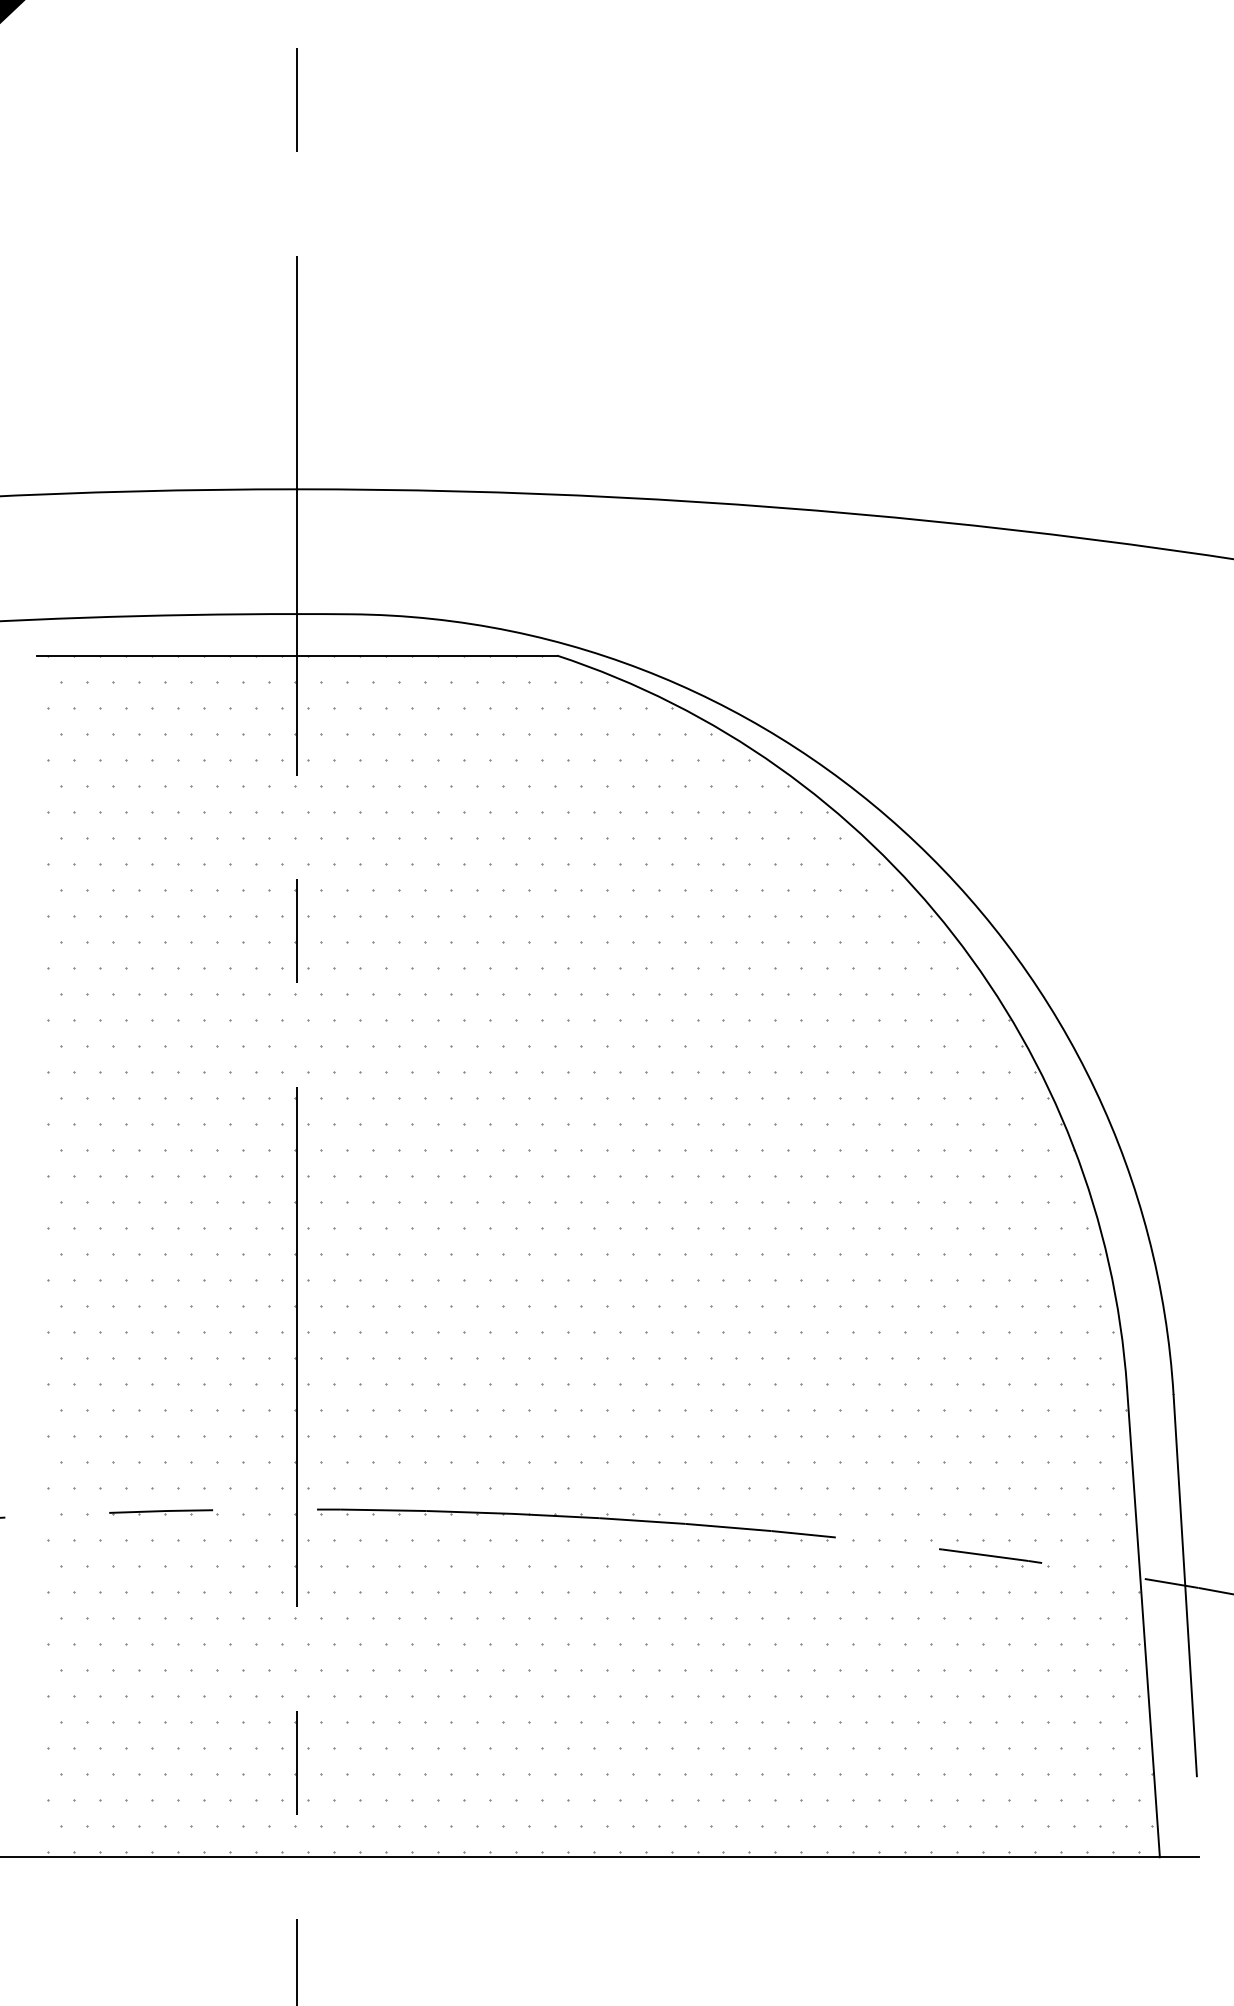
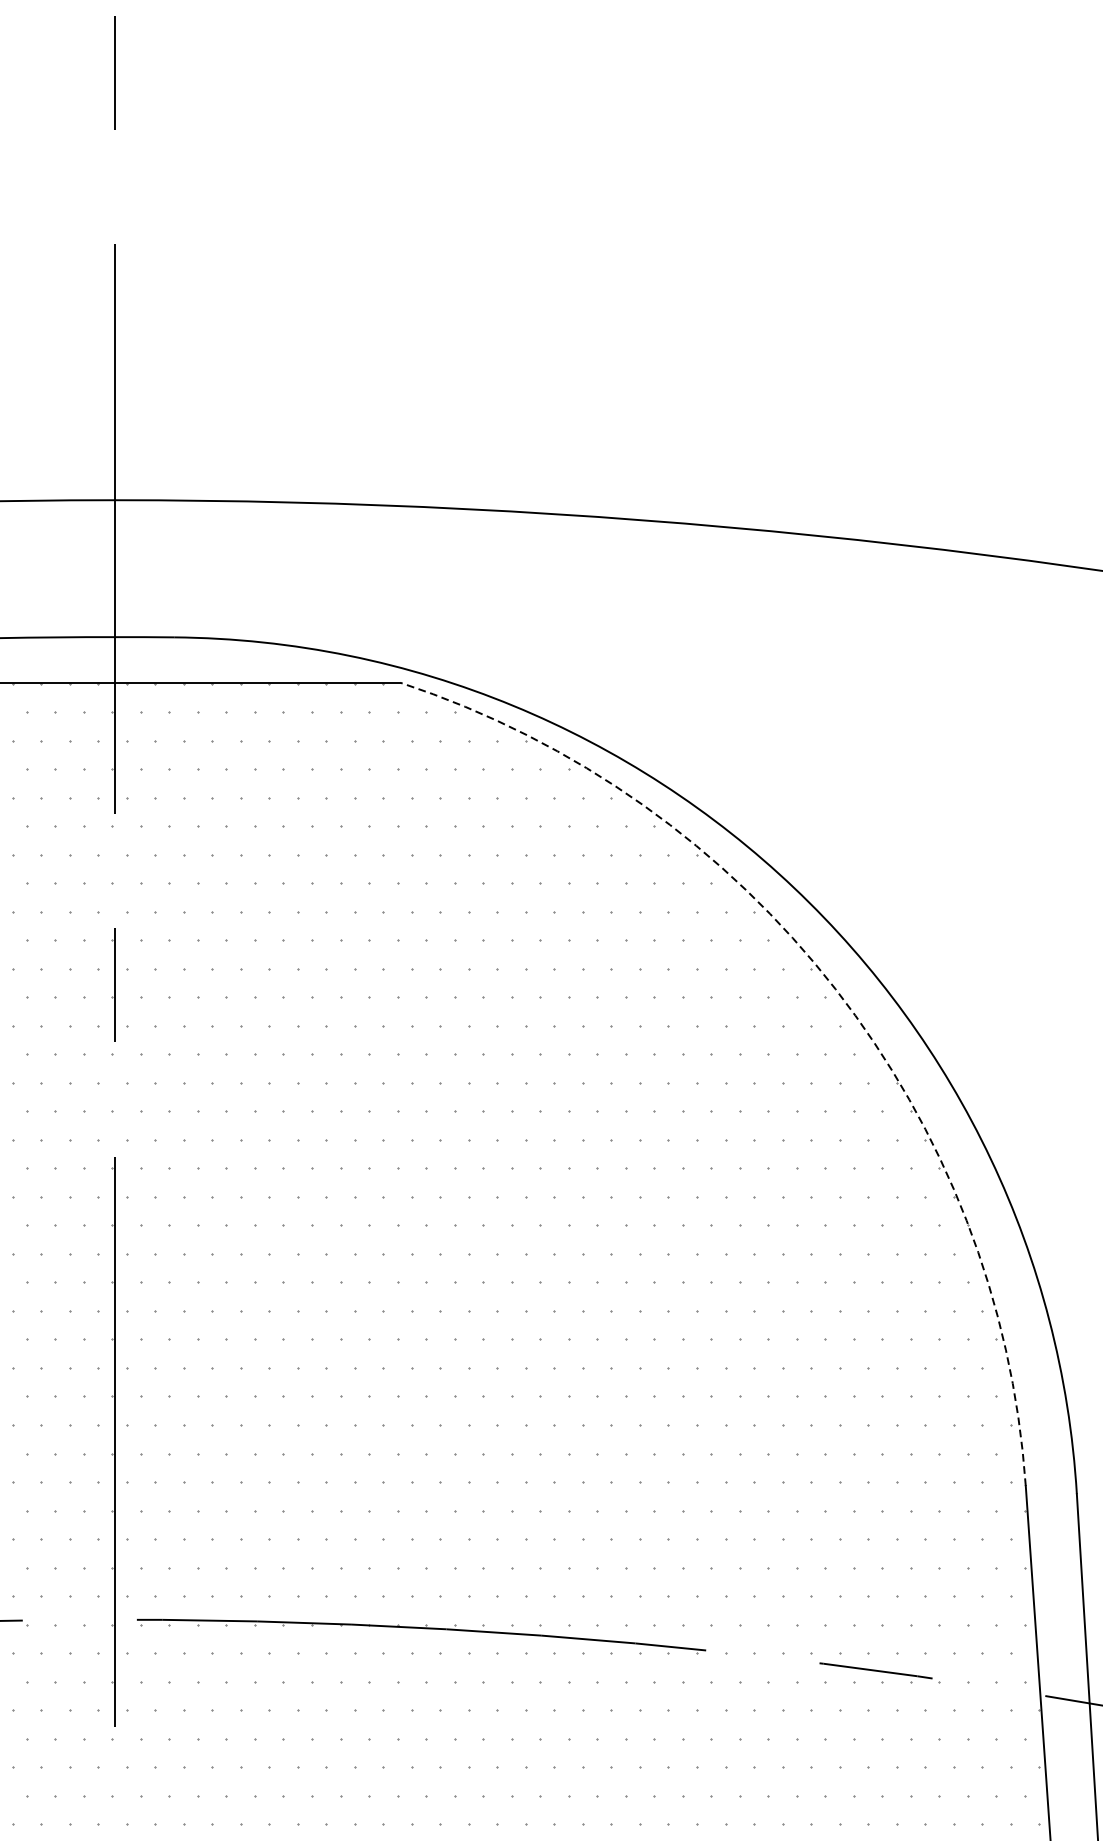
arc: (953, 934) -> (835, 988), solid -> dashed

